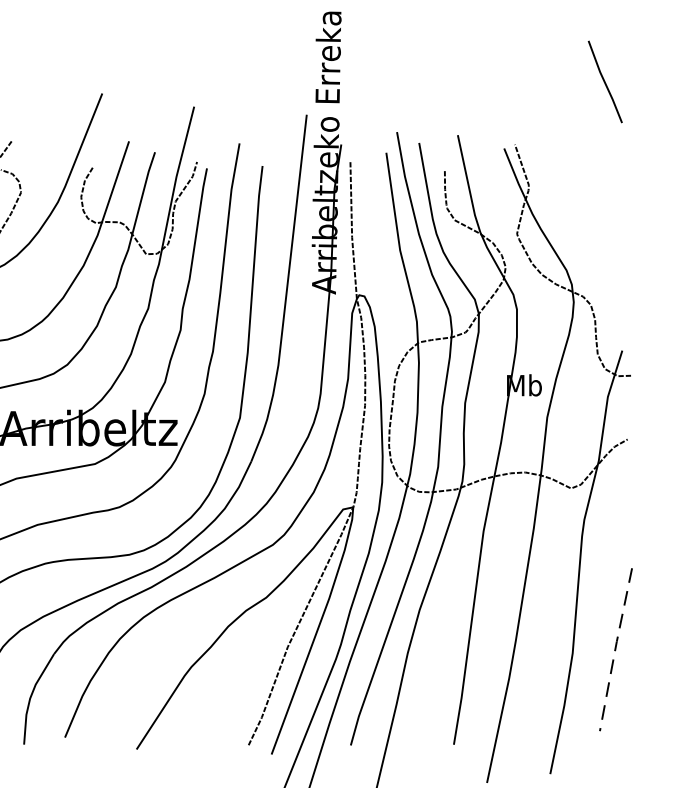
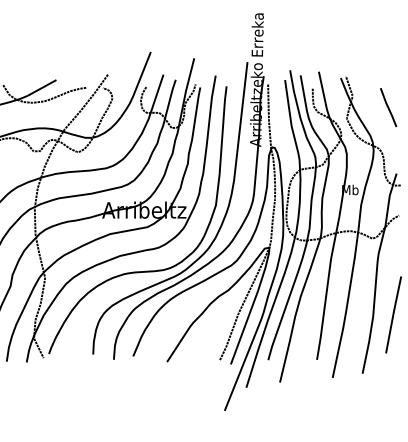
line: (605, 81) -> (388, 107), moved
line: (615, 648) -> (393, 314), dashed -> solid

